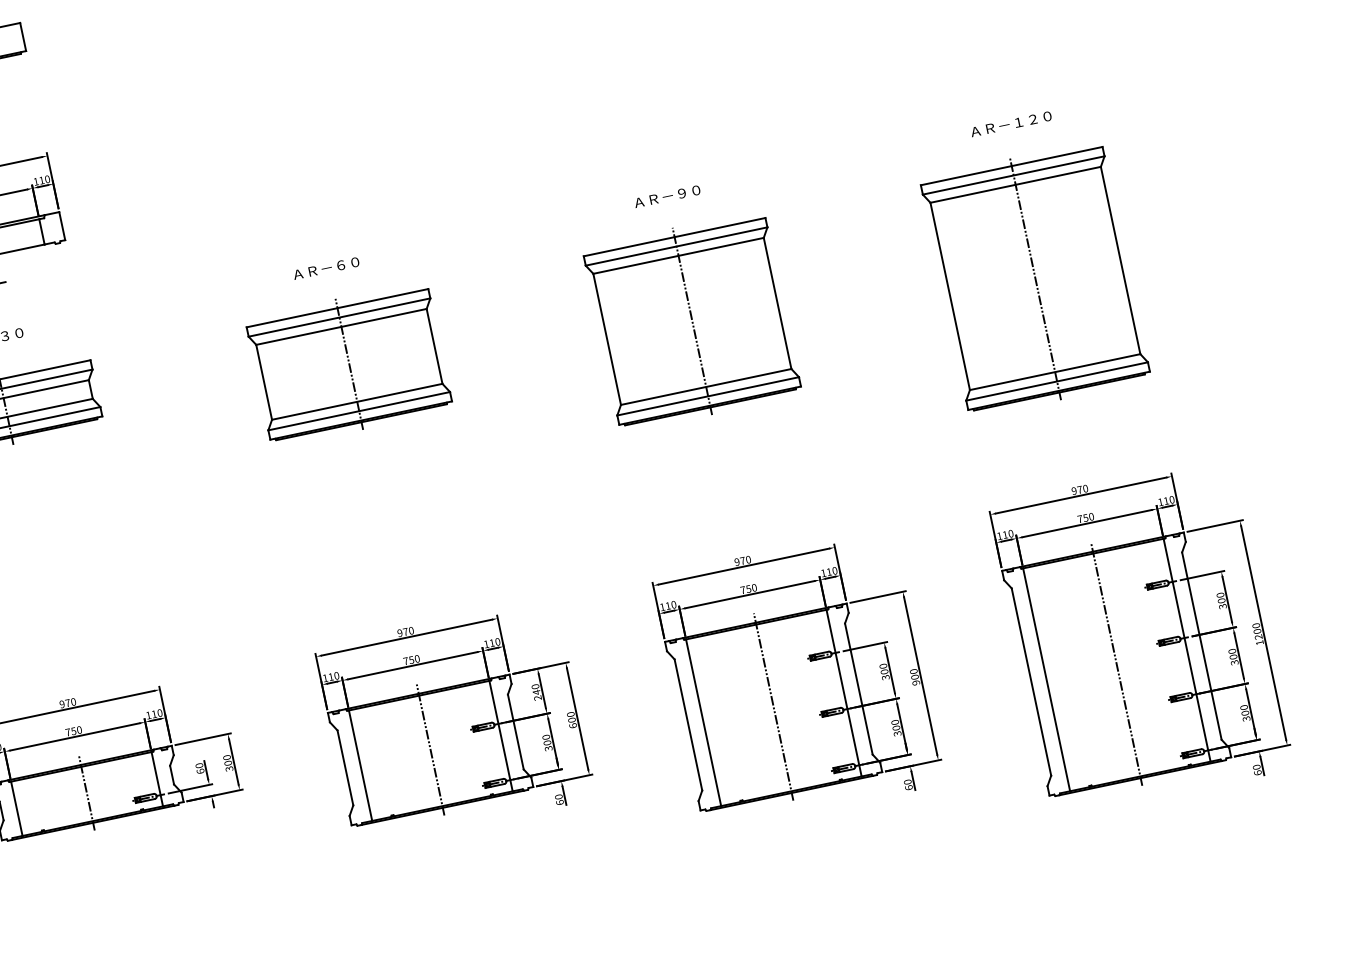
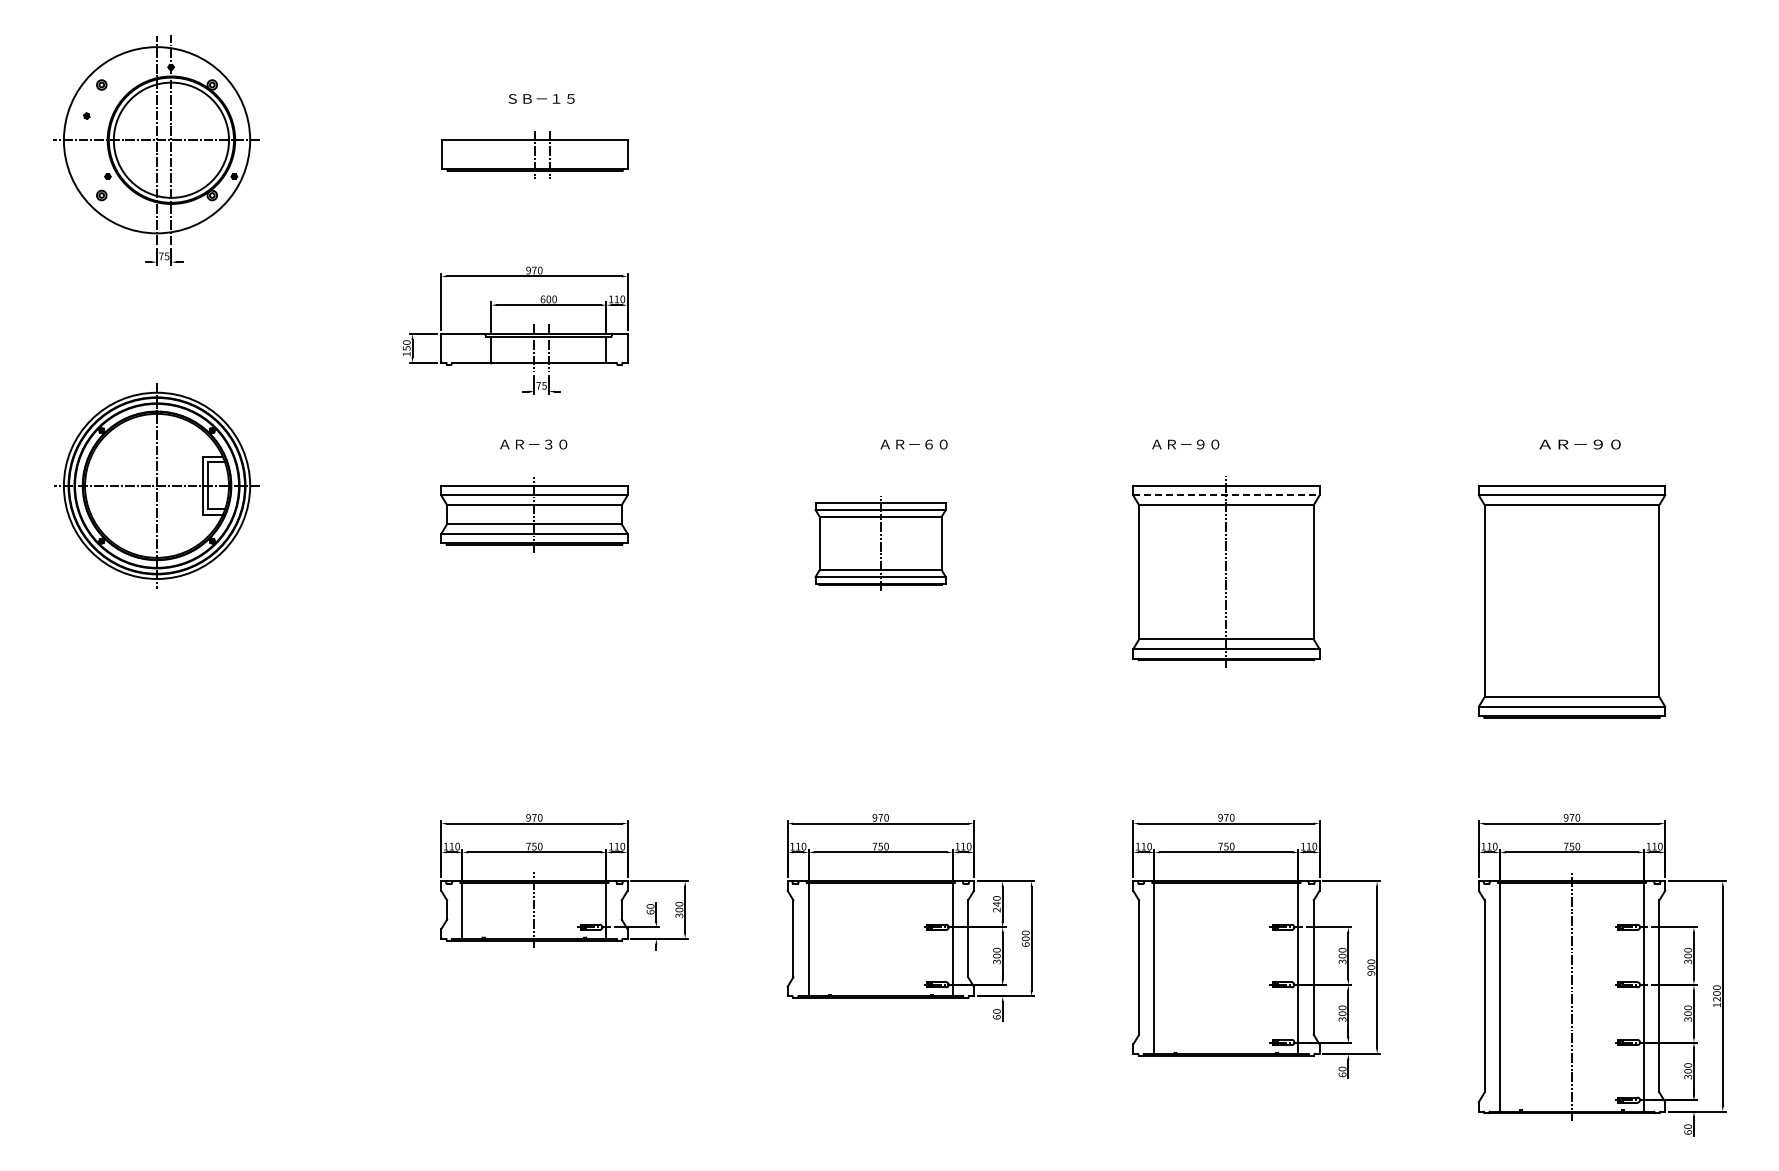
text: (1011, 124) -> (1580, 444), ＡＲ－１２０ -> ＡＲ－９０
text: (667, 196) -> (1185, 444), moved
line: (676, 246) -> (1226, 495), solid -> dashed
text: (325, 268) -> (913, 444), moved
line: (1035, 277) -> (1572, 600), removed
part: (349, 364) -> (880, 543), size x0.7
line: (773, 706) -> (1226, 967), removed
line: (430, 749) -> (880, 938), removed

